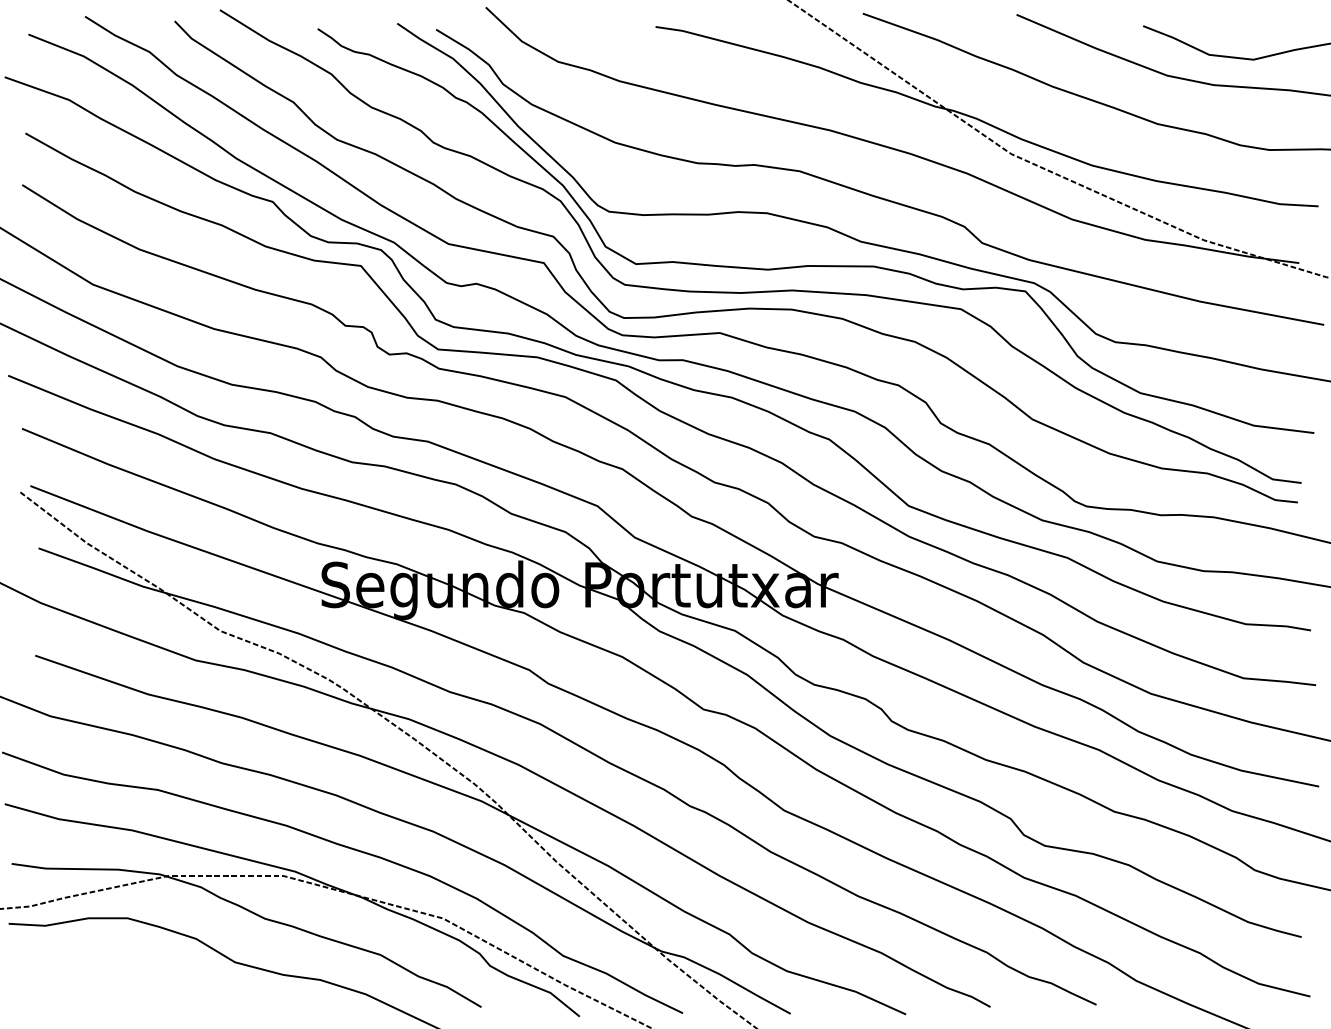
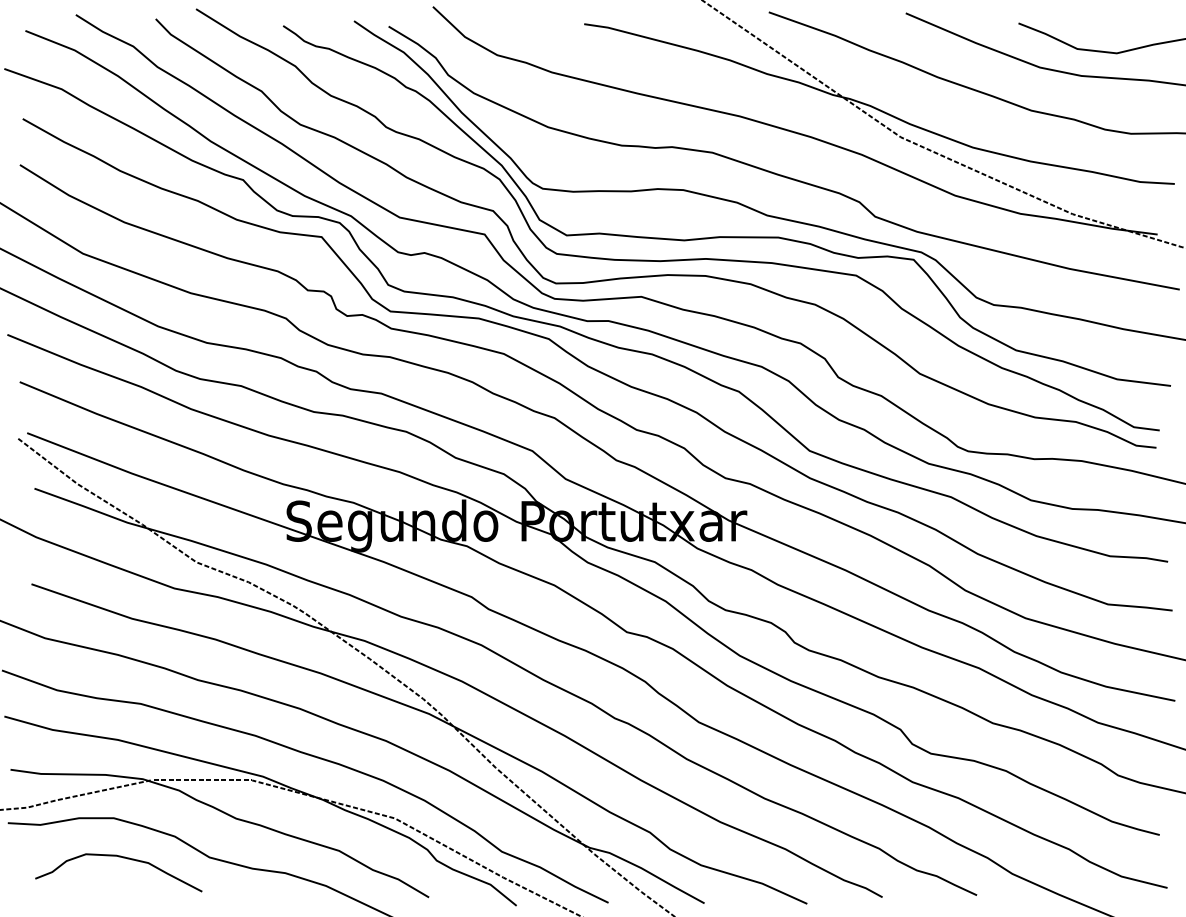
part: (138, 963) -> (123, 858), added

